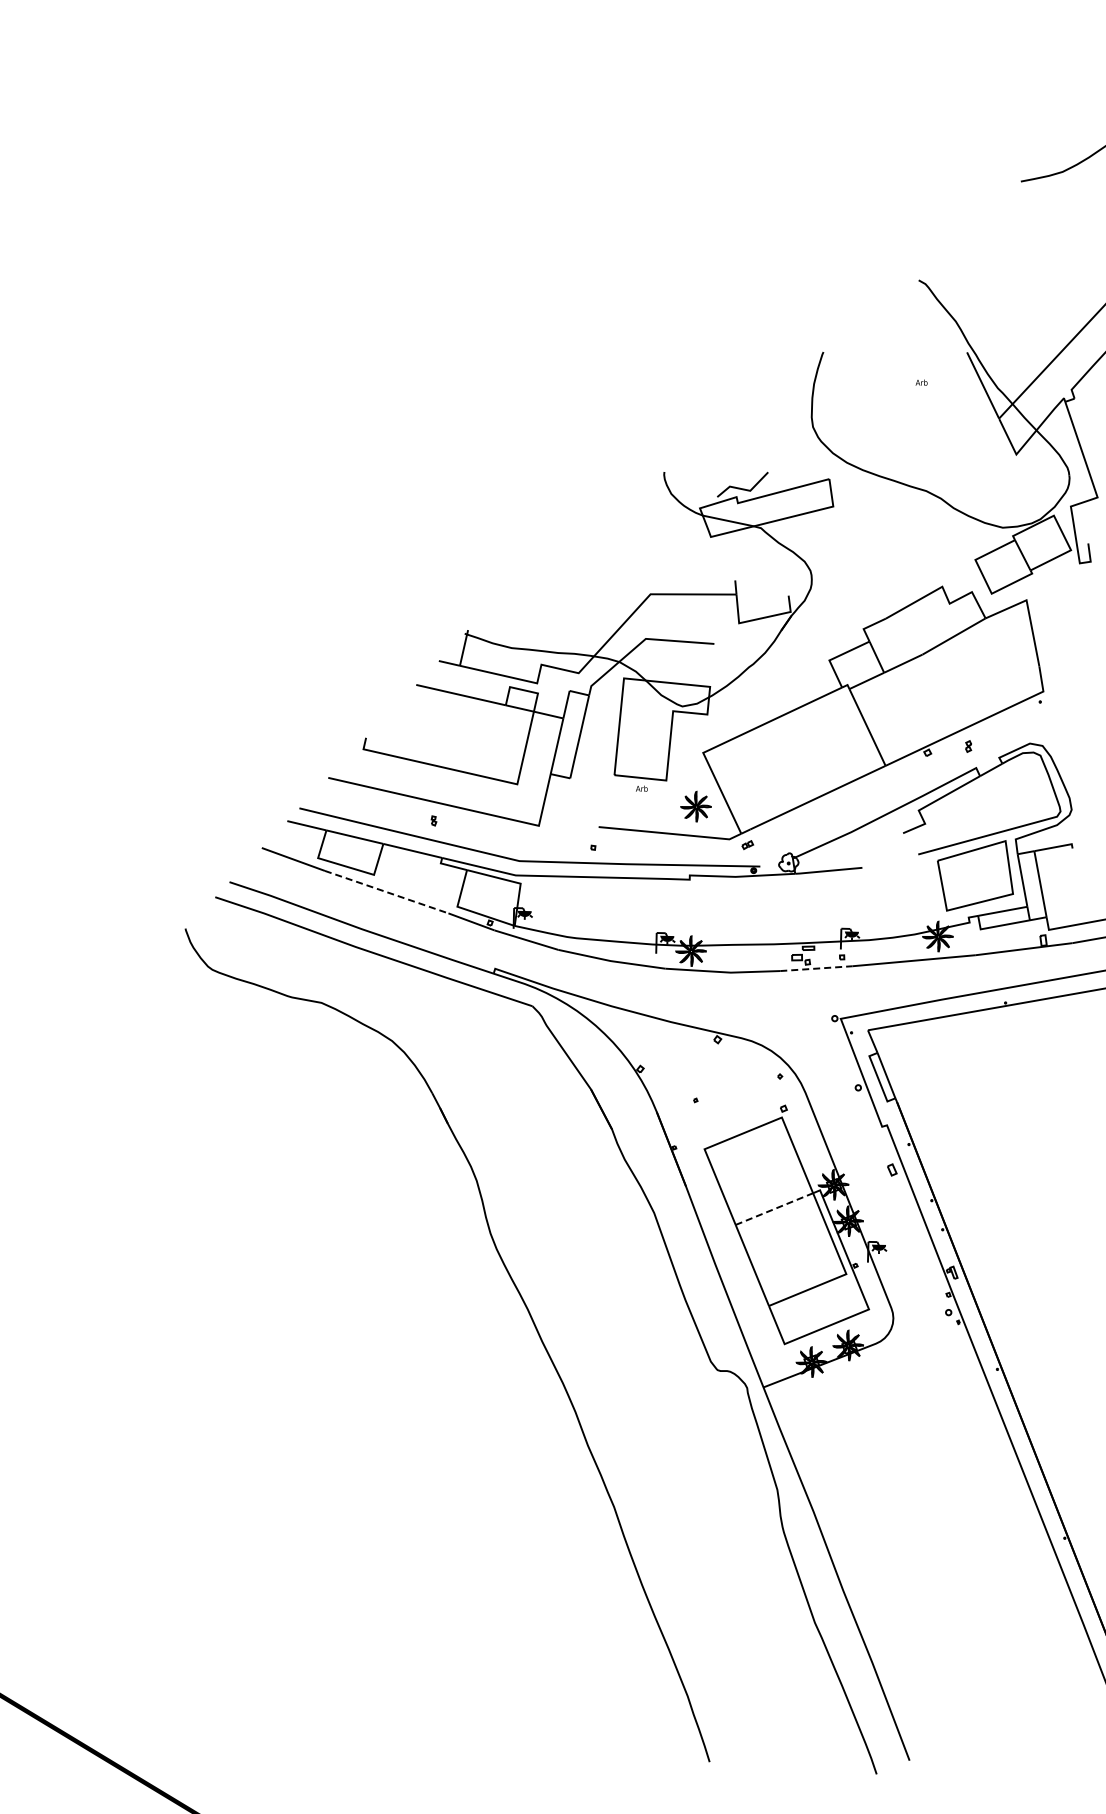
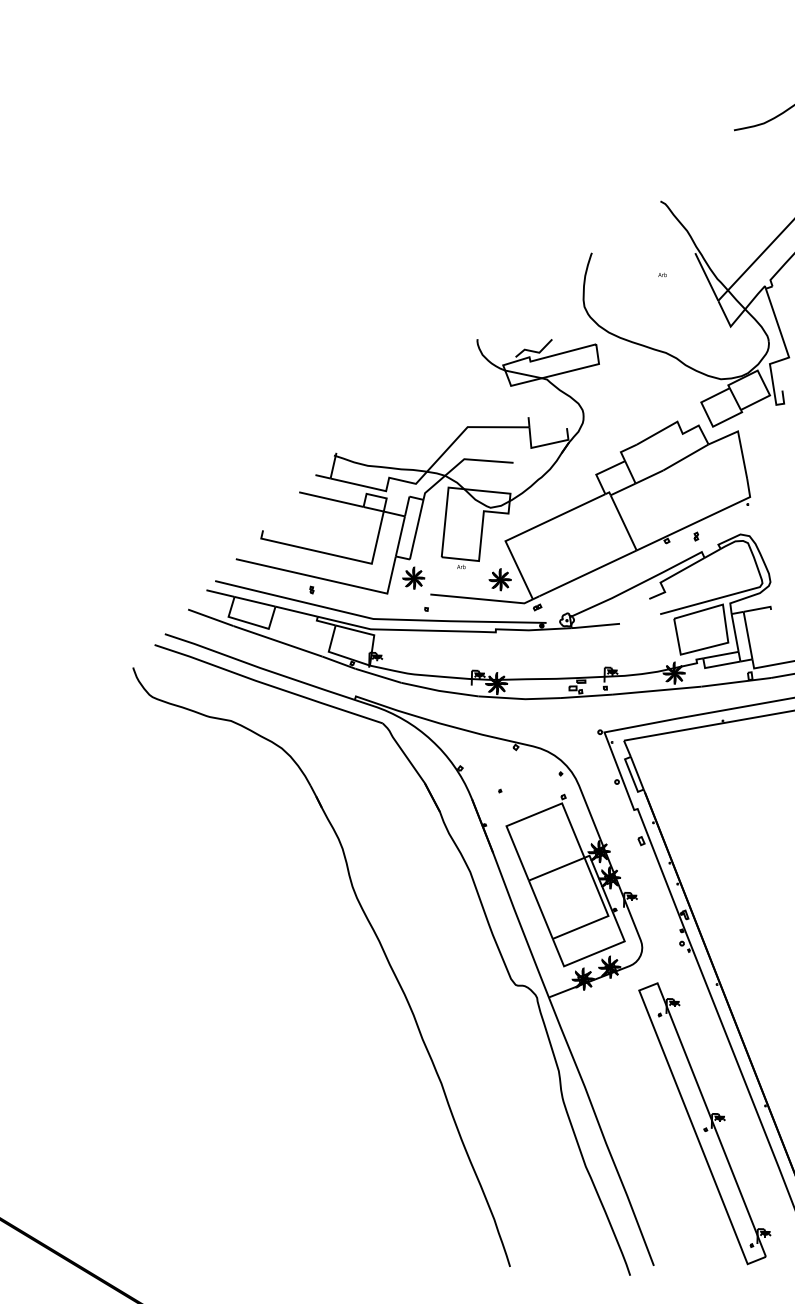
part: (575, 804) -> (413, 578), added
line: (387, 892) -> (278, 641), dashed -> solid
line: (816, 968) -> (586, 696), dashed -> solid
line: (774, 1209) -> (556, 869), dashed -> solid
part: (980, 1562) -> (704, 1123), added

